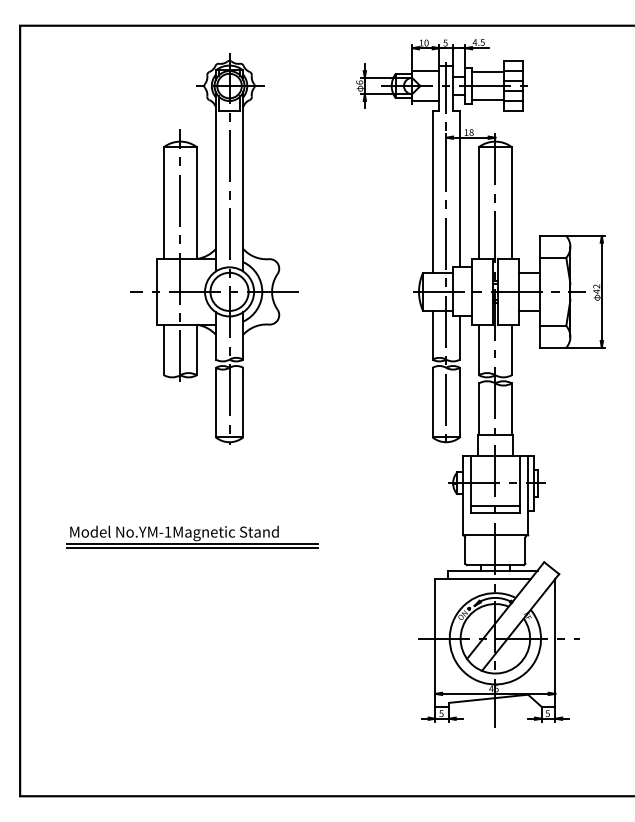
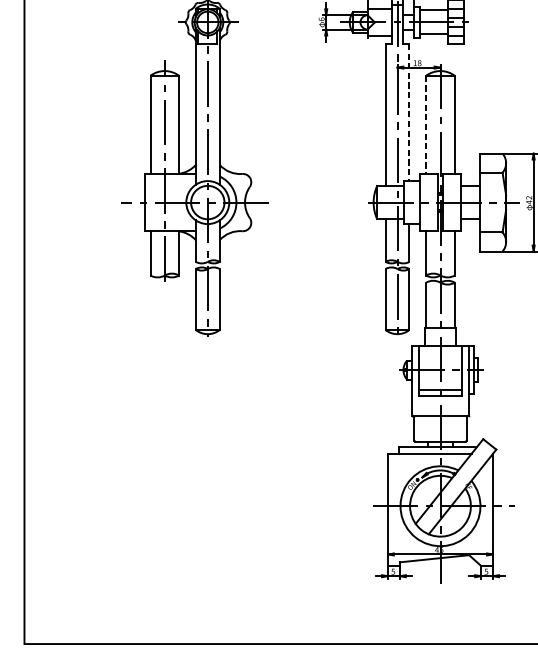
line: (459, 189) -> (409, 112), solid -> dashed
line: (479, 203) -> (426, 125), solid -> dashed
part: (192, 536) -> (175, 416), removed

